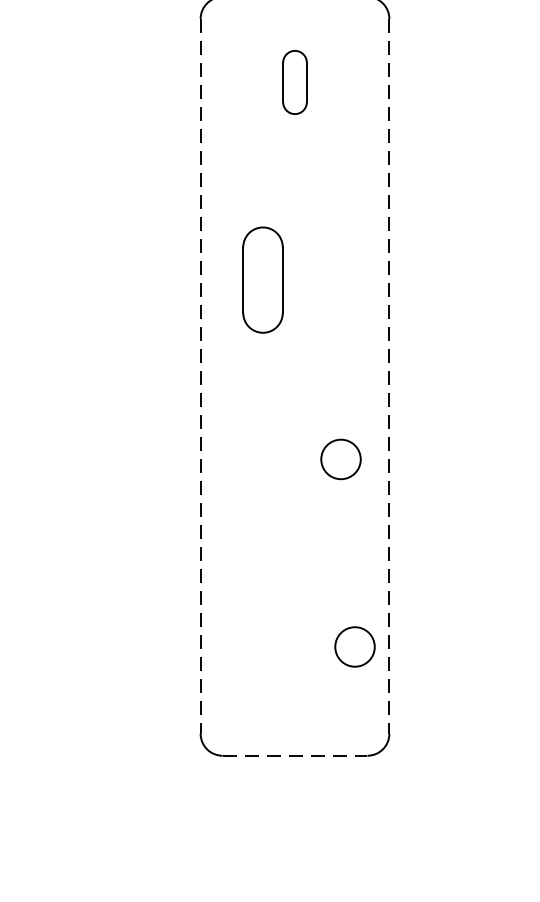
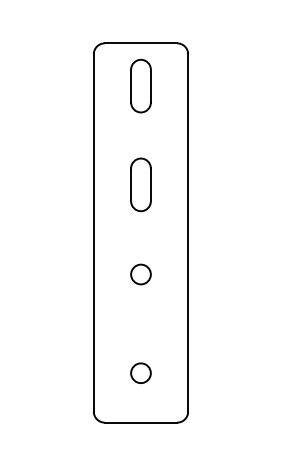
part: (294, 81) -> (140, 85), size x1.67
part: (262, 279) -> (140, 184), moved
line: (200, 377) -> (93, 233), dashed -> solid
line: (390, 377) -> (188, 233), dashed -> solid
circle: (340, 459) -> (140, 274), moved
circle: (354, 645) -> (140, 372), moved
line: (296, 755) -> (141, 422), dashed -> solid

